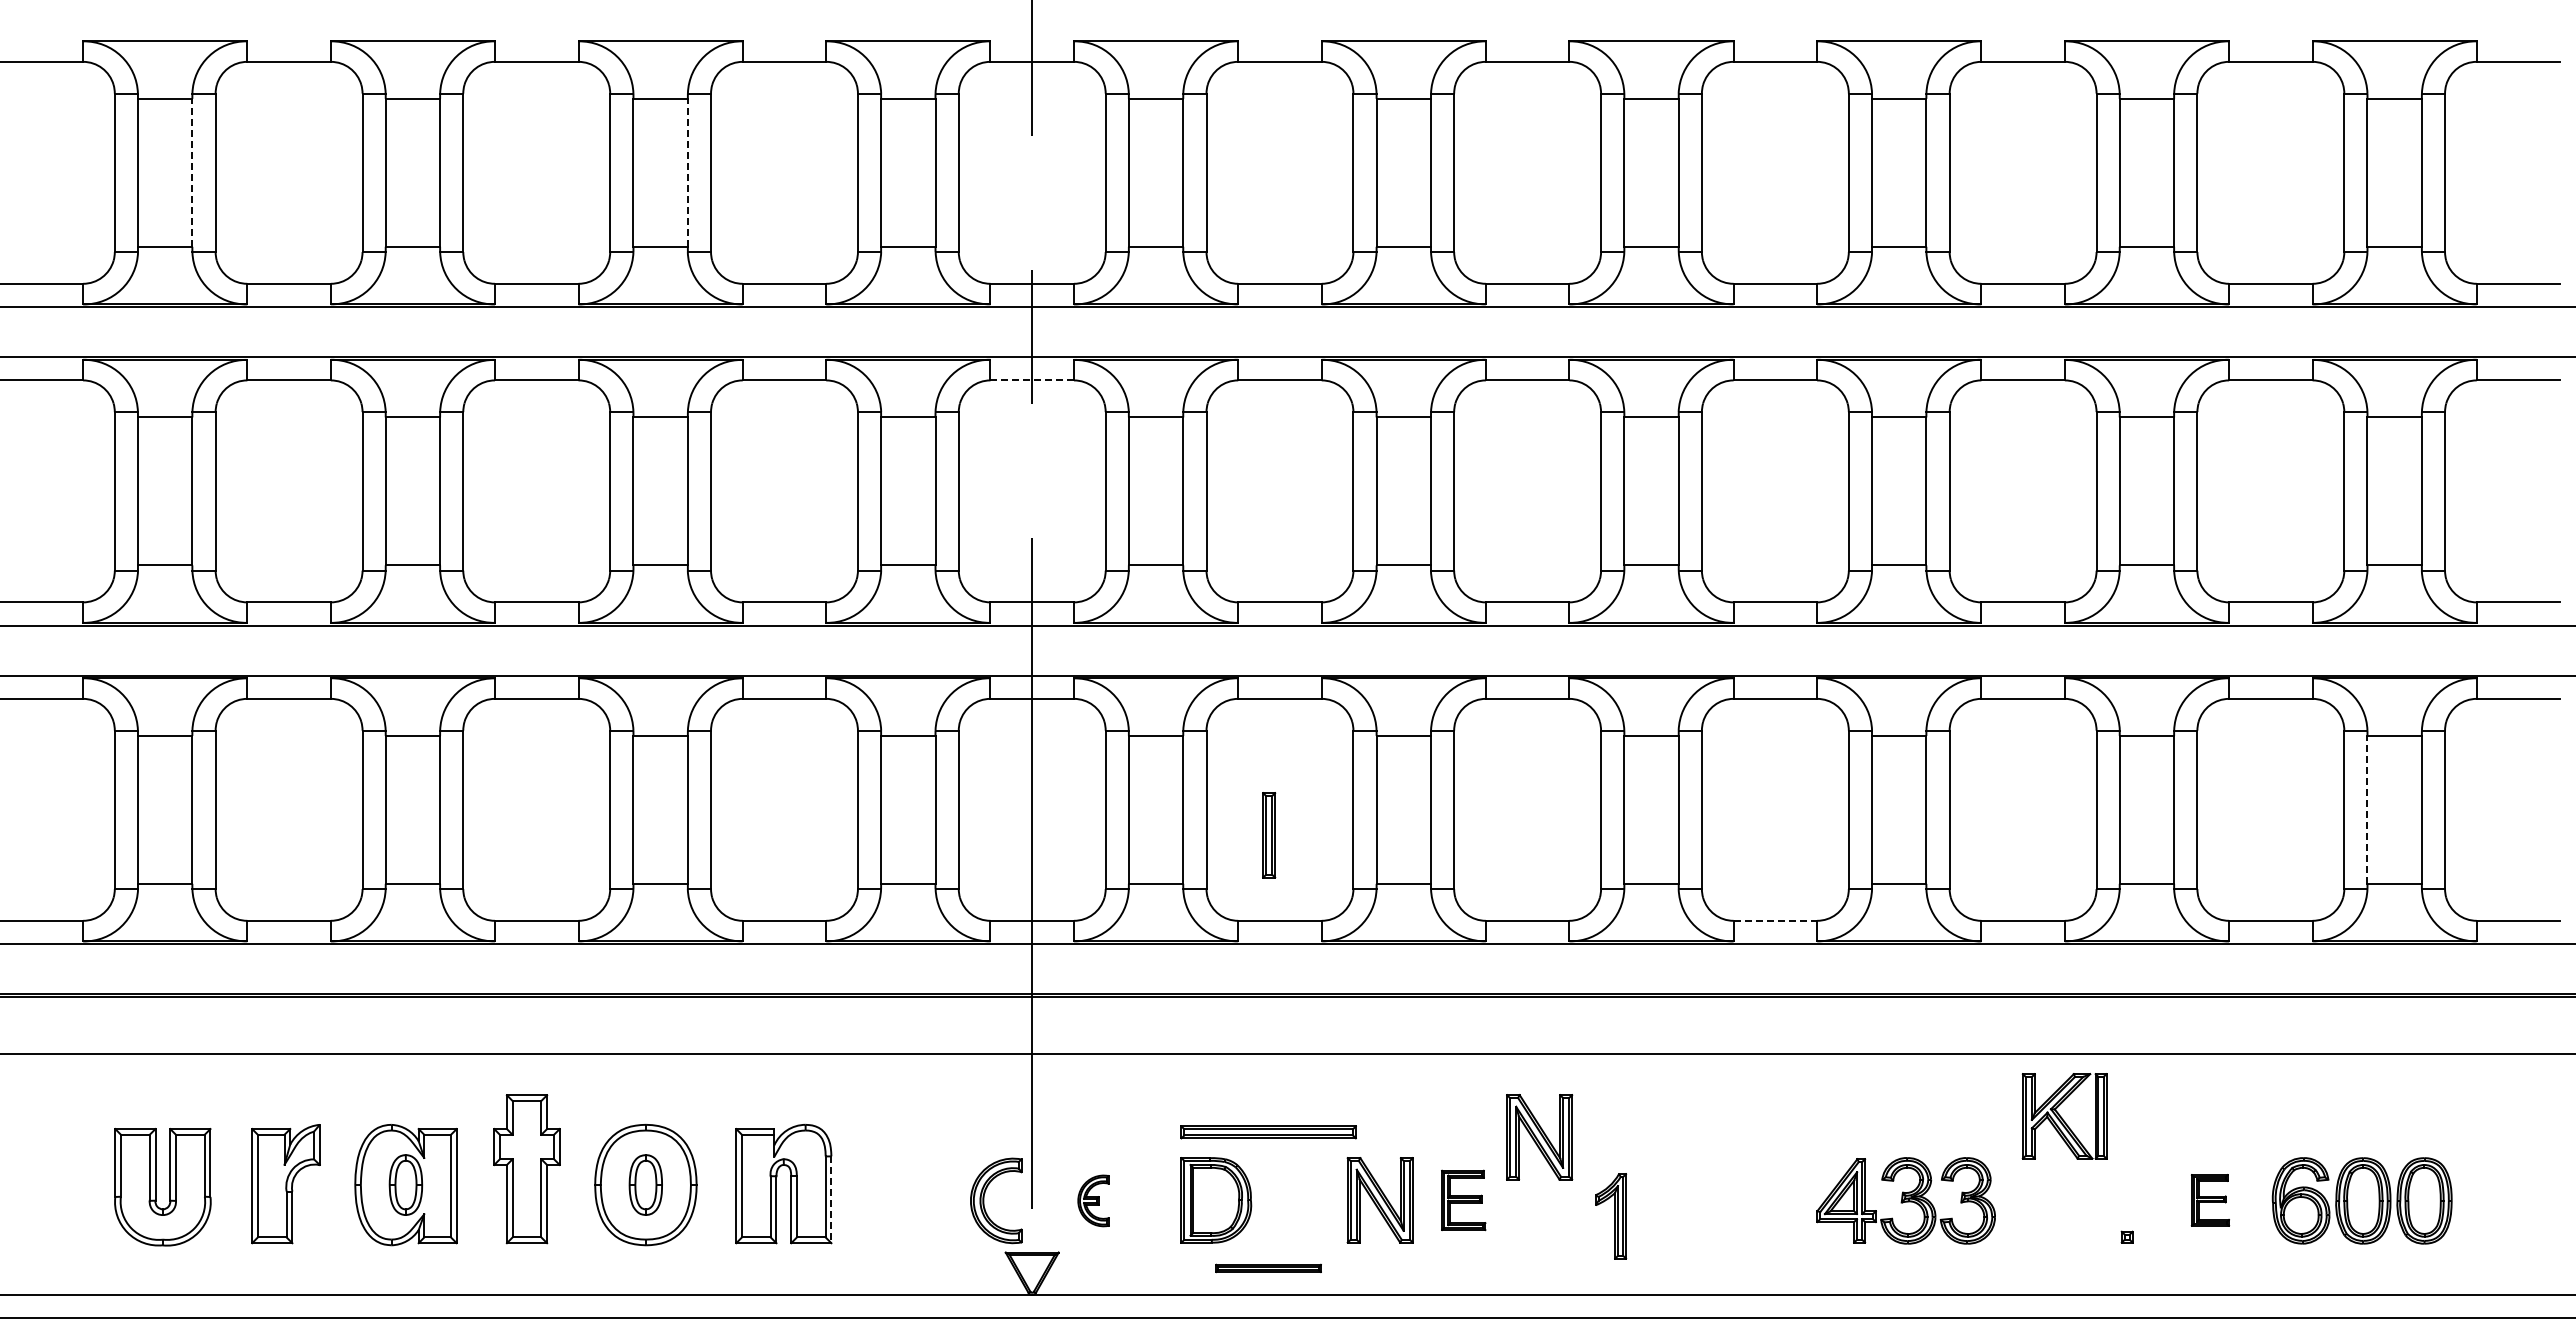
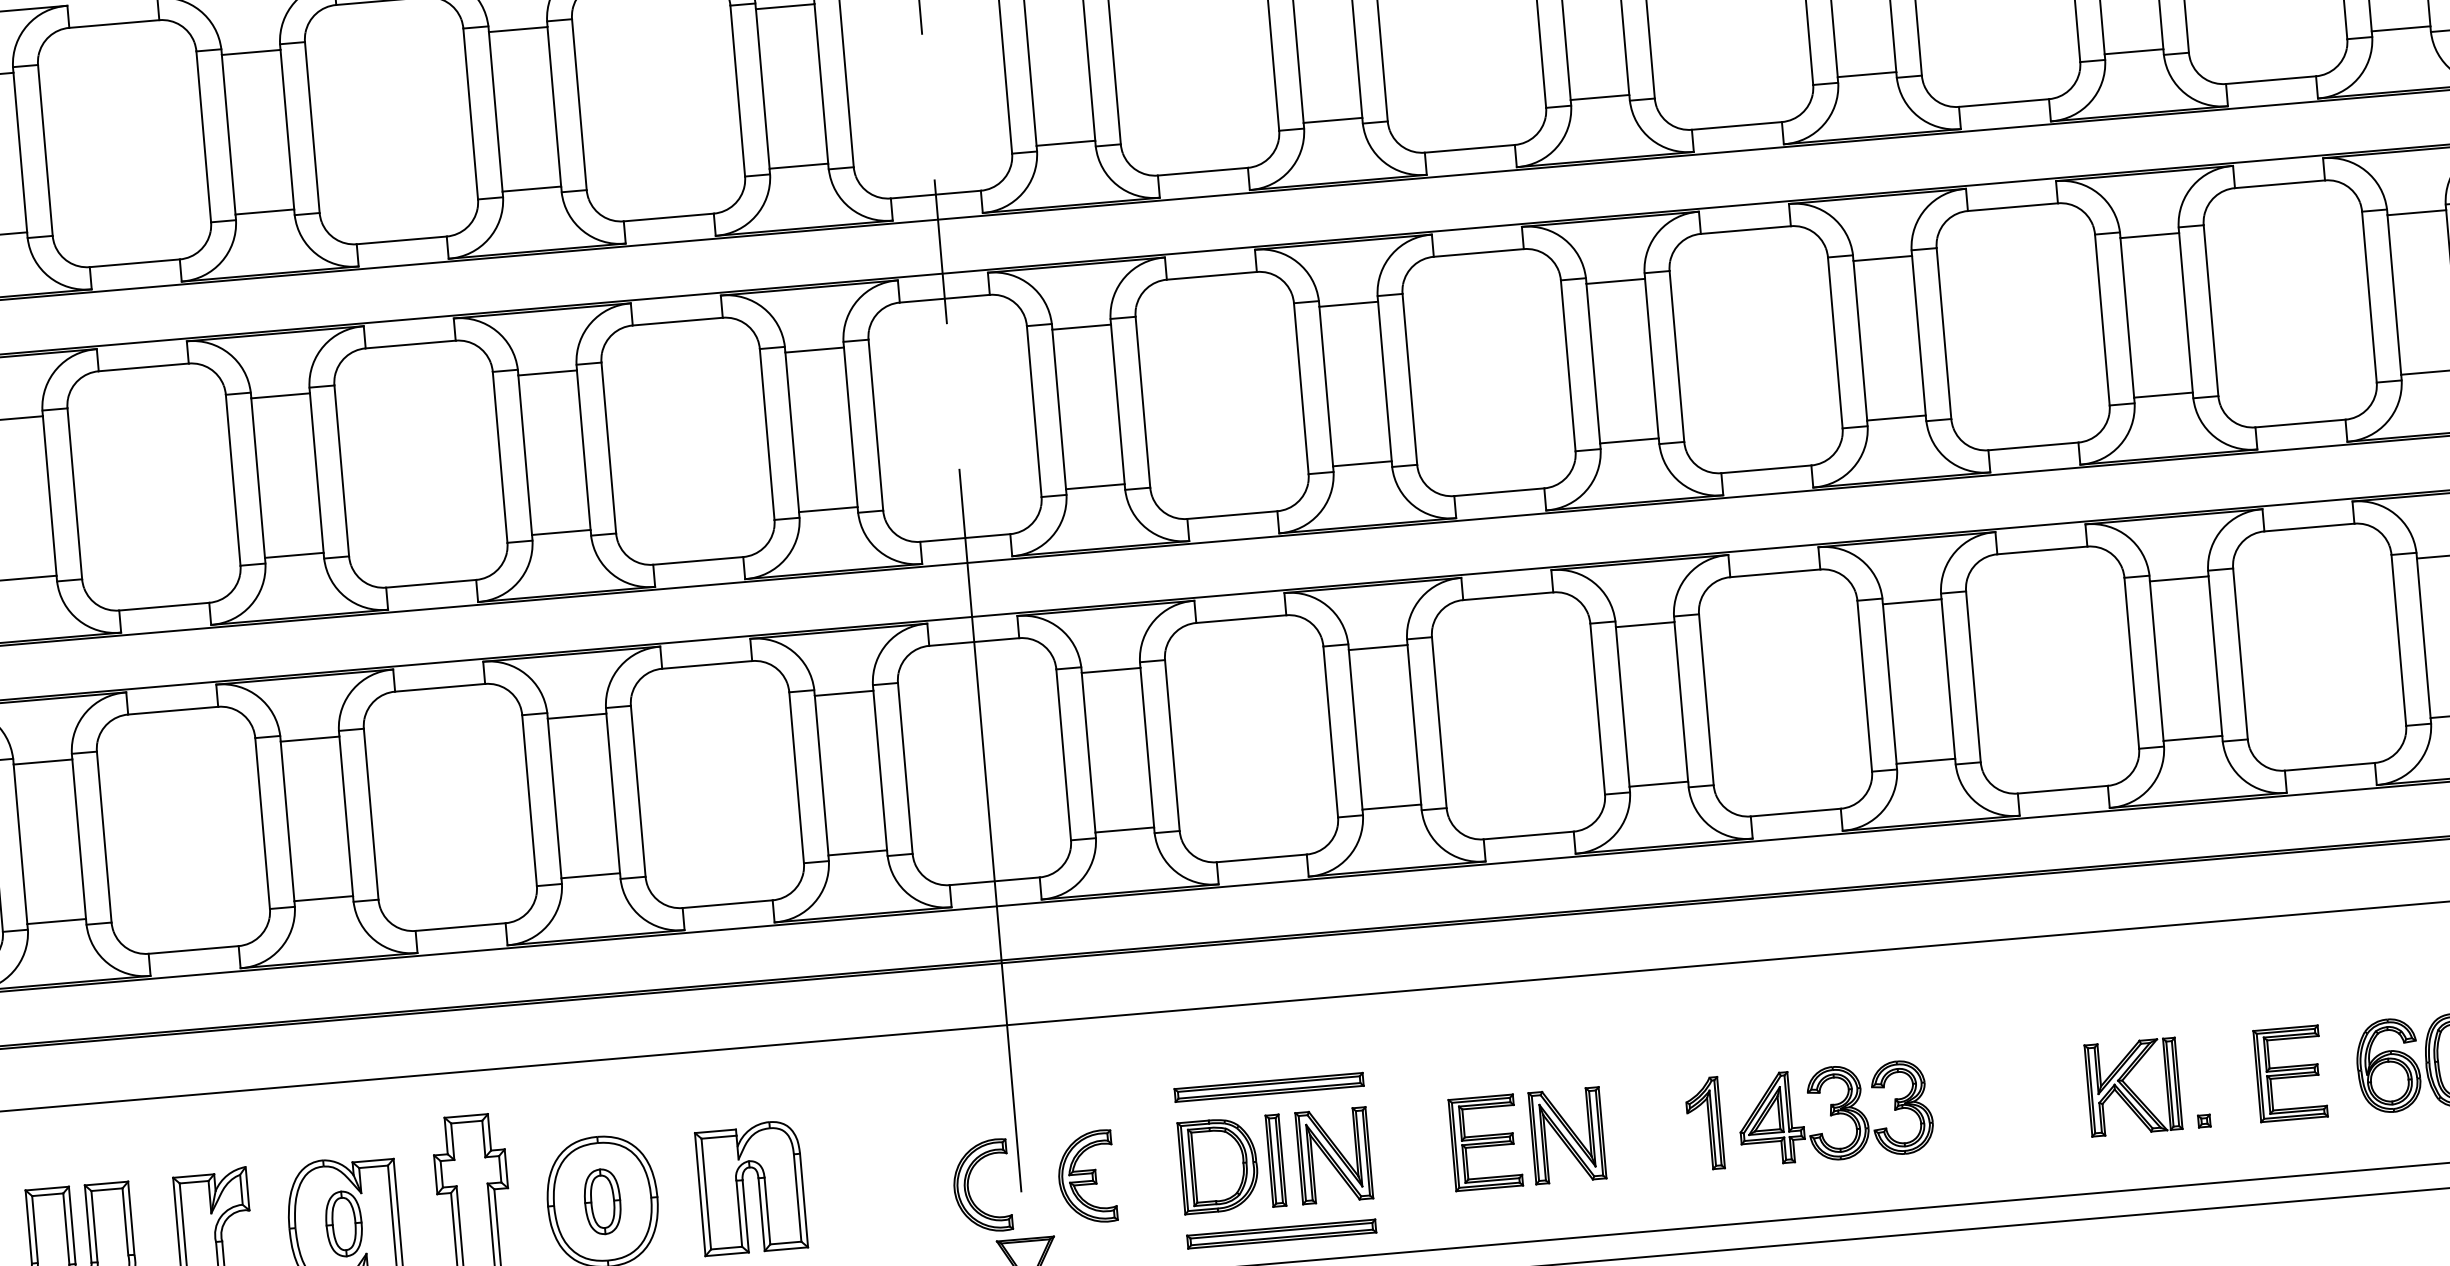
line: (192, 172) -> (20, 152), dashed -> solid
line: (687, 172) -> (553, 106), dashed -> solid
line: (1032, 380) -> (945, 298), dashed -> solid
line: (2367, 809) -> (2423, 637), dashed -> solid
part: (1269, 835) -> (1276, 1160), moved
line: (1775, 920) -> (1795, 812), dashed -> solid
part: (2064, 1116) -> (2133, 1087), moved
part: (1539, 1137) -> (1567, 1135), moved
line: (831, 1200) -> (804, 1201), dashed -> solid
part: (1093, 1200) -> (1086, 1177), size x1.67
part: (1379, 1200) -> (1333, 1155), moved
part: (1463, 1200) -> (1485, 1142), size x1.43
part: (1905, 1200) -> (1834, 1112), moved
part: (2210, 1200) -> (2290, 1073), size x1.67
part: (1611, 1216) -> (1705, 1124), moved
part: (1268, 1268) -> (1281, 1234), size x1.67

